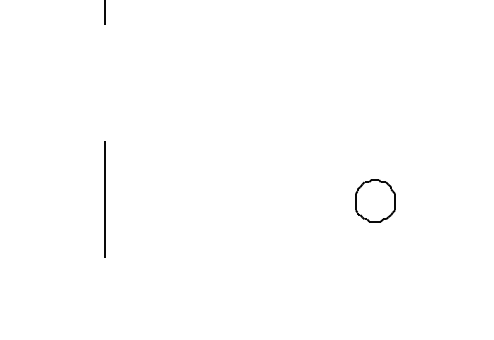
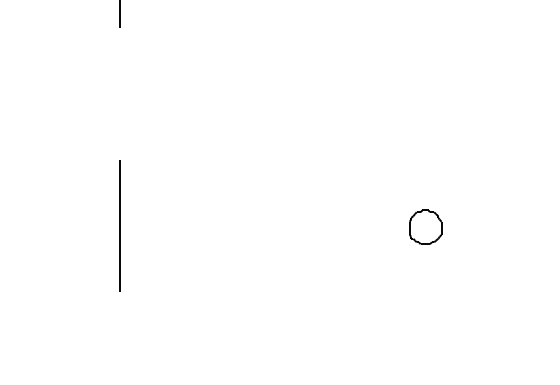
part: (375, 200) -> (425, 226), size x0.71

